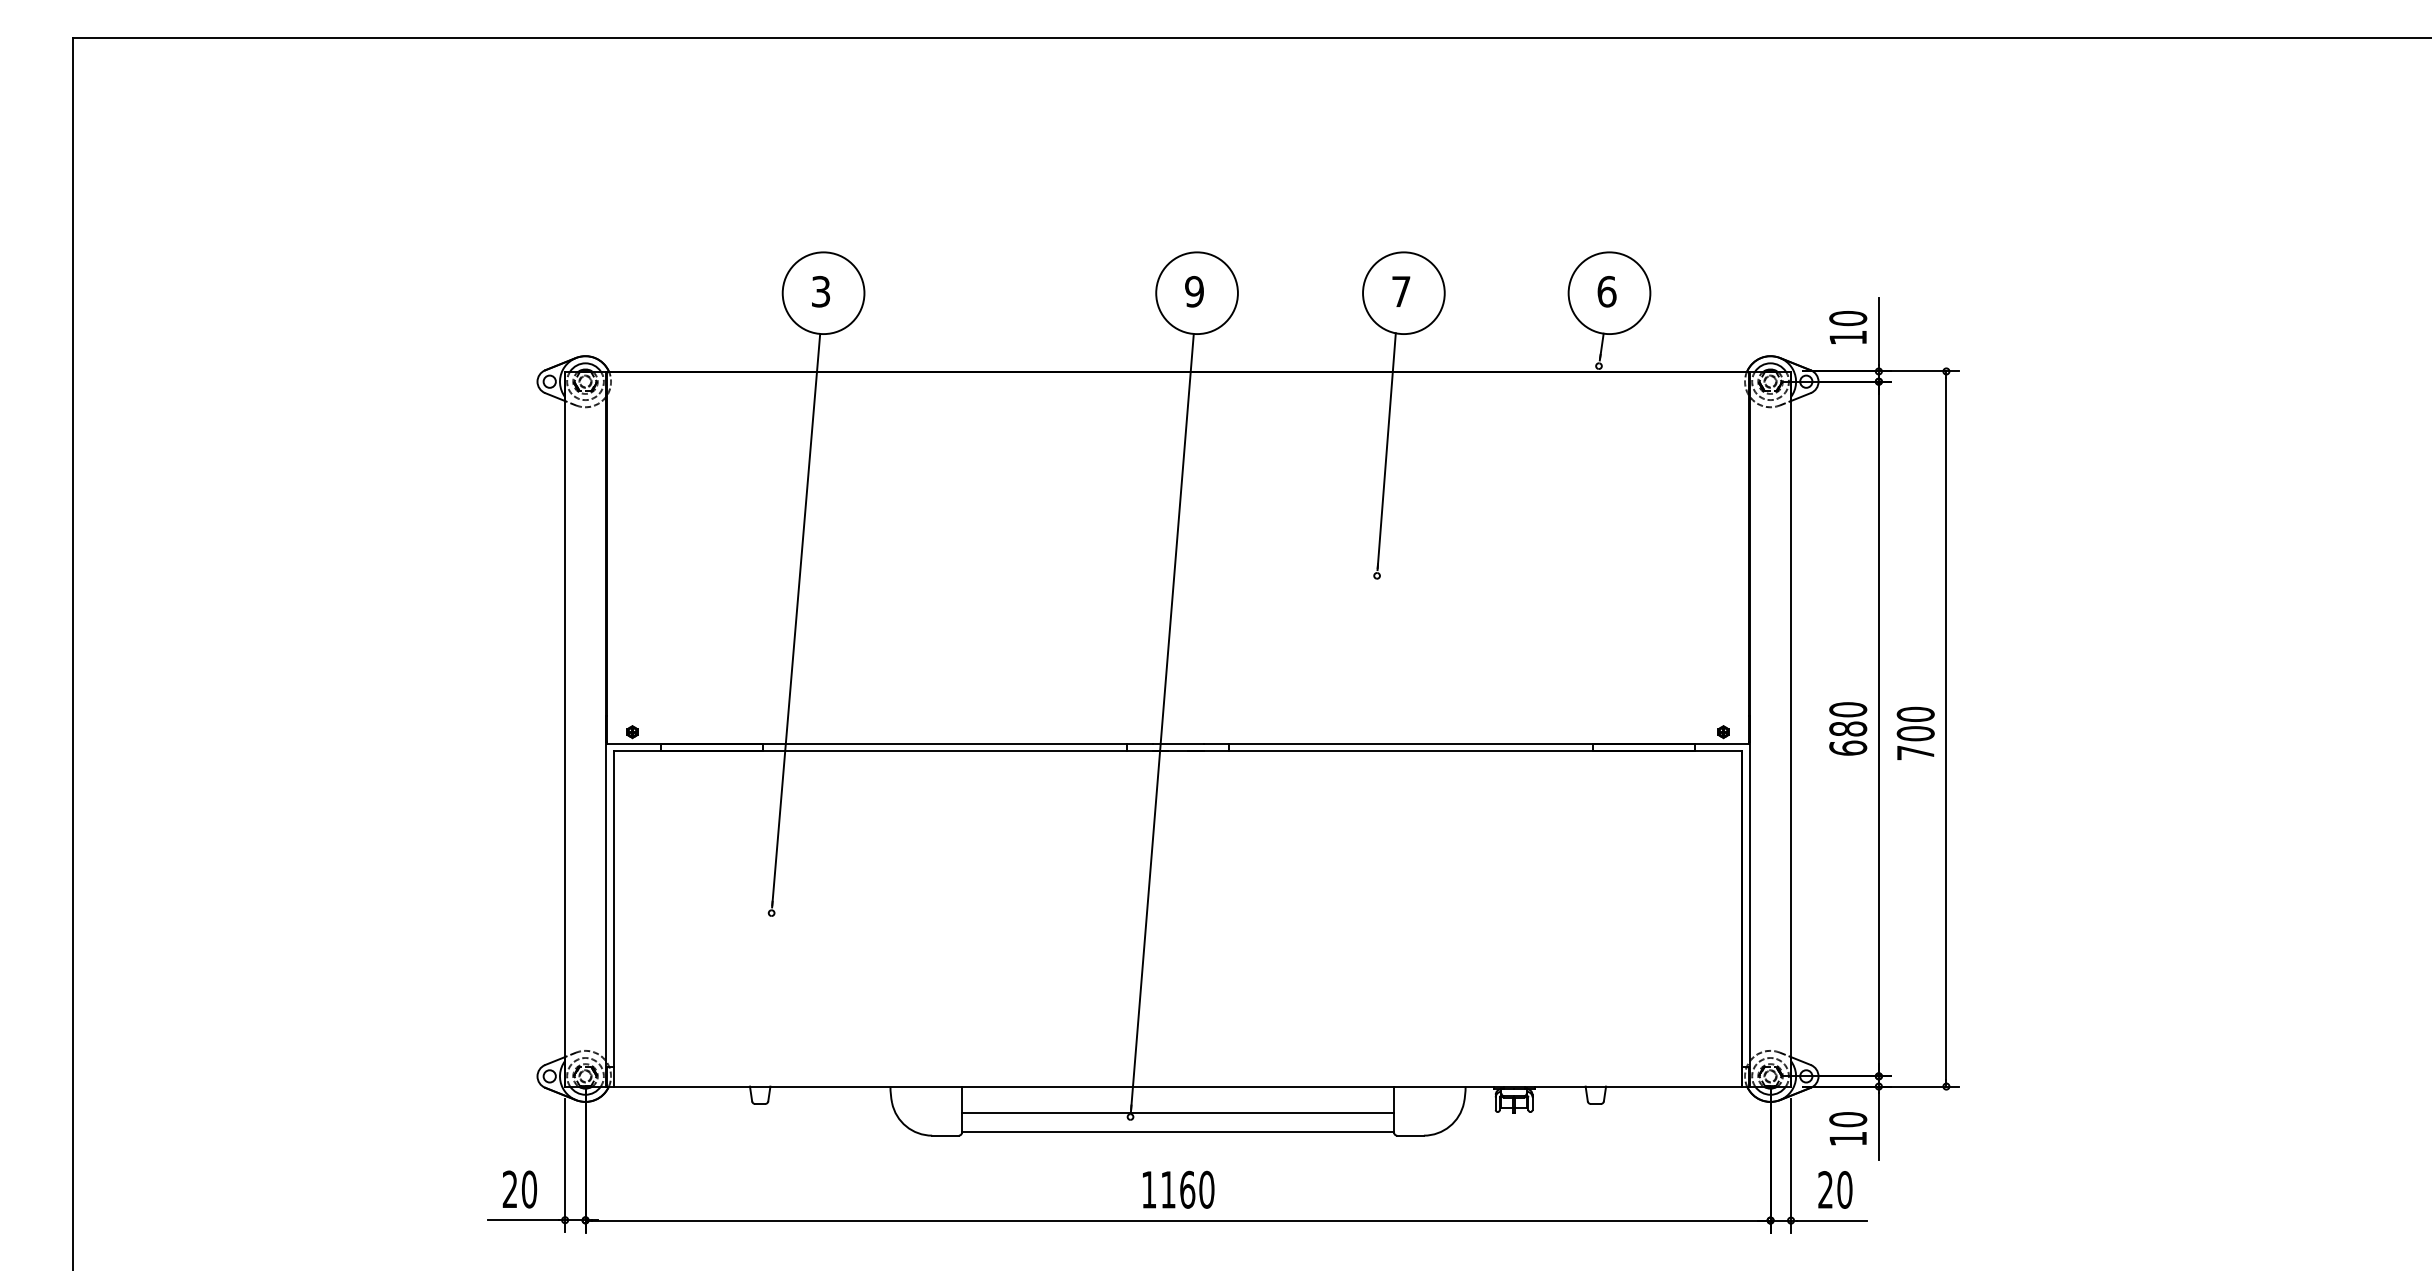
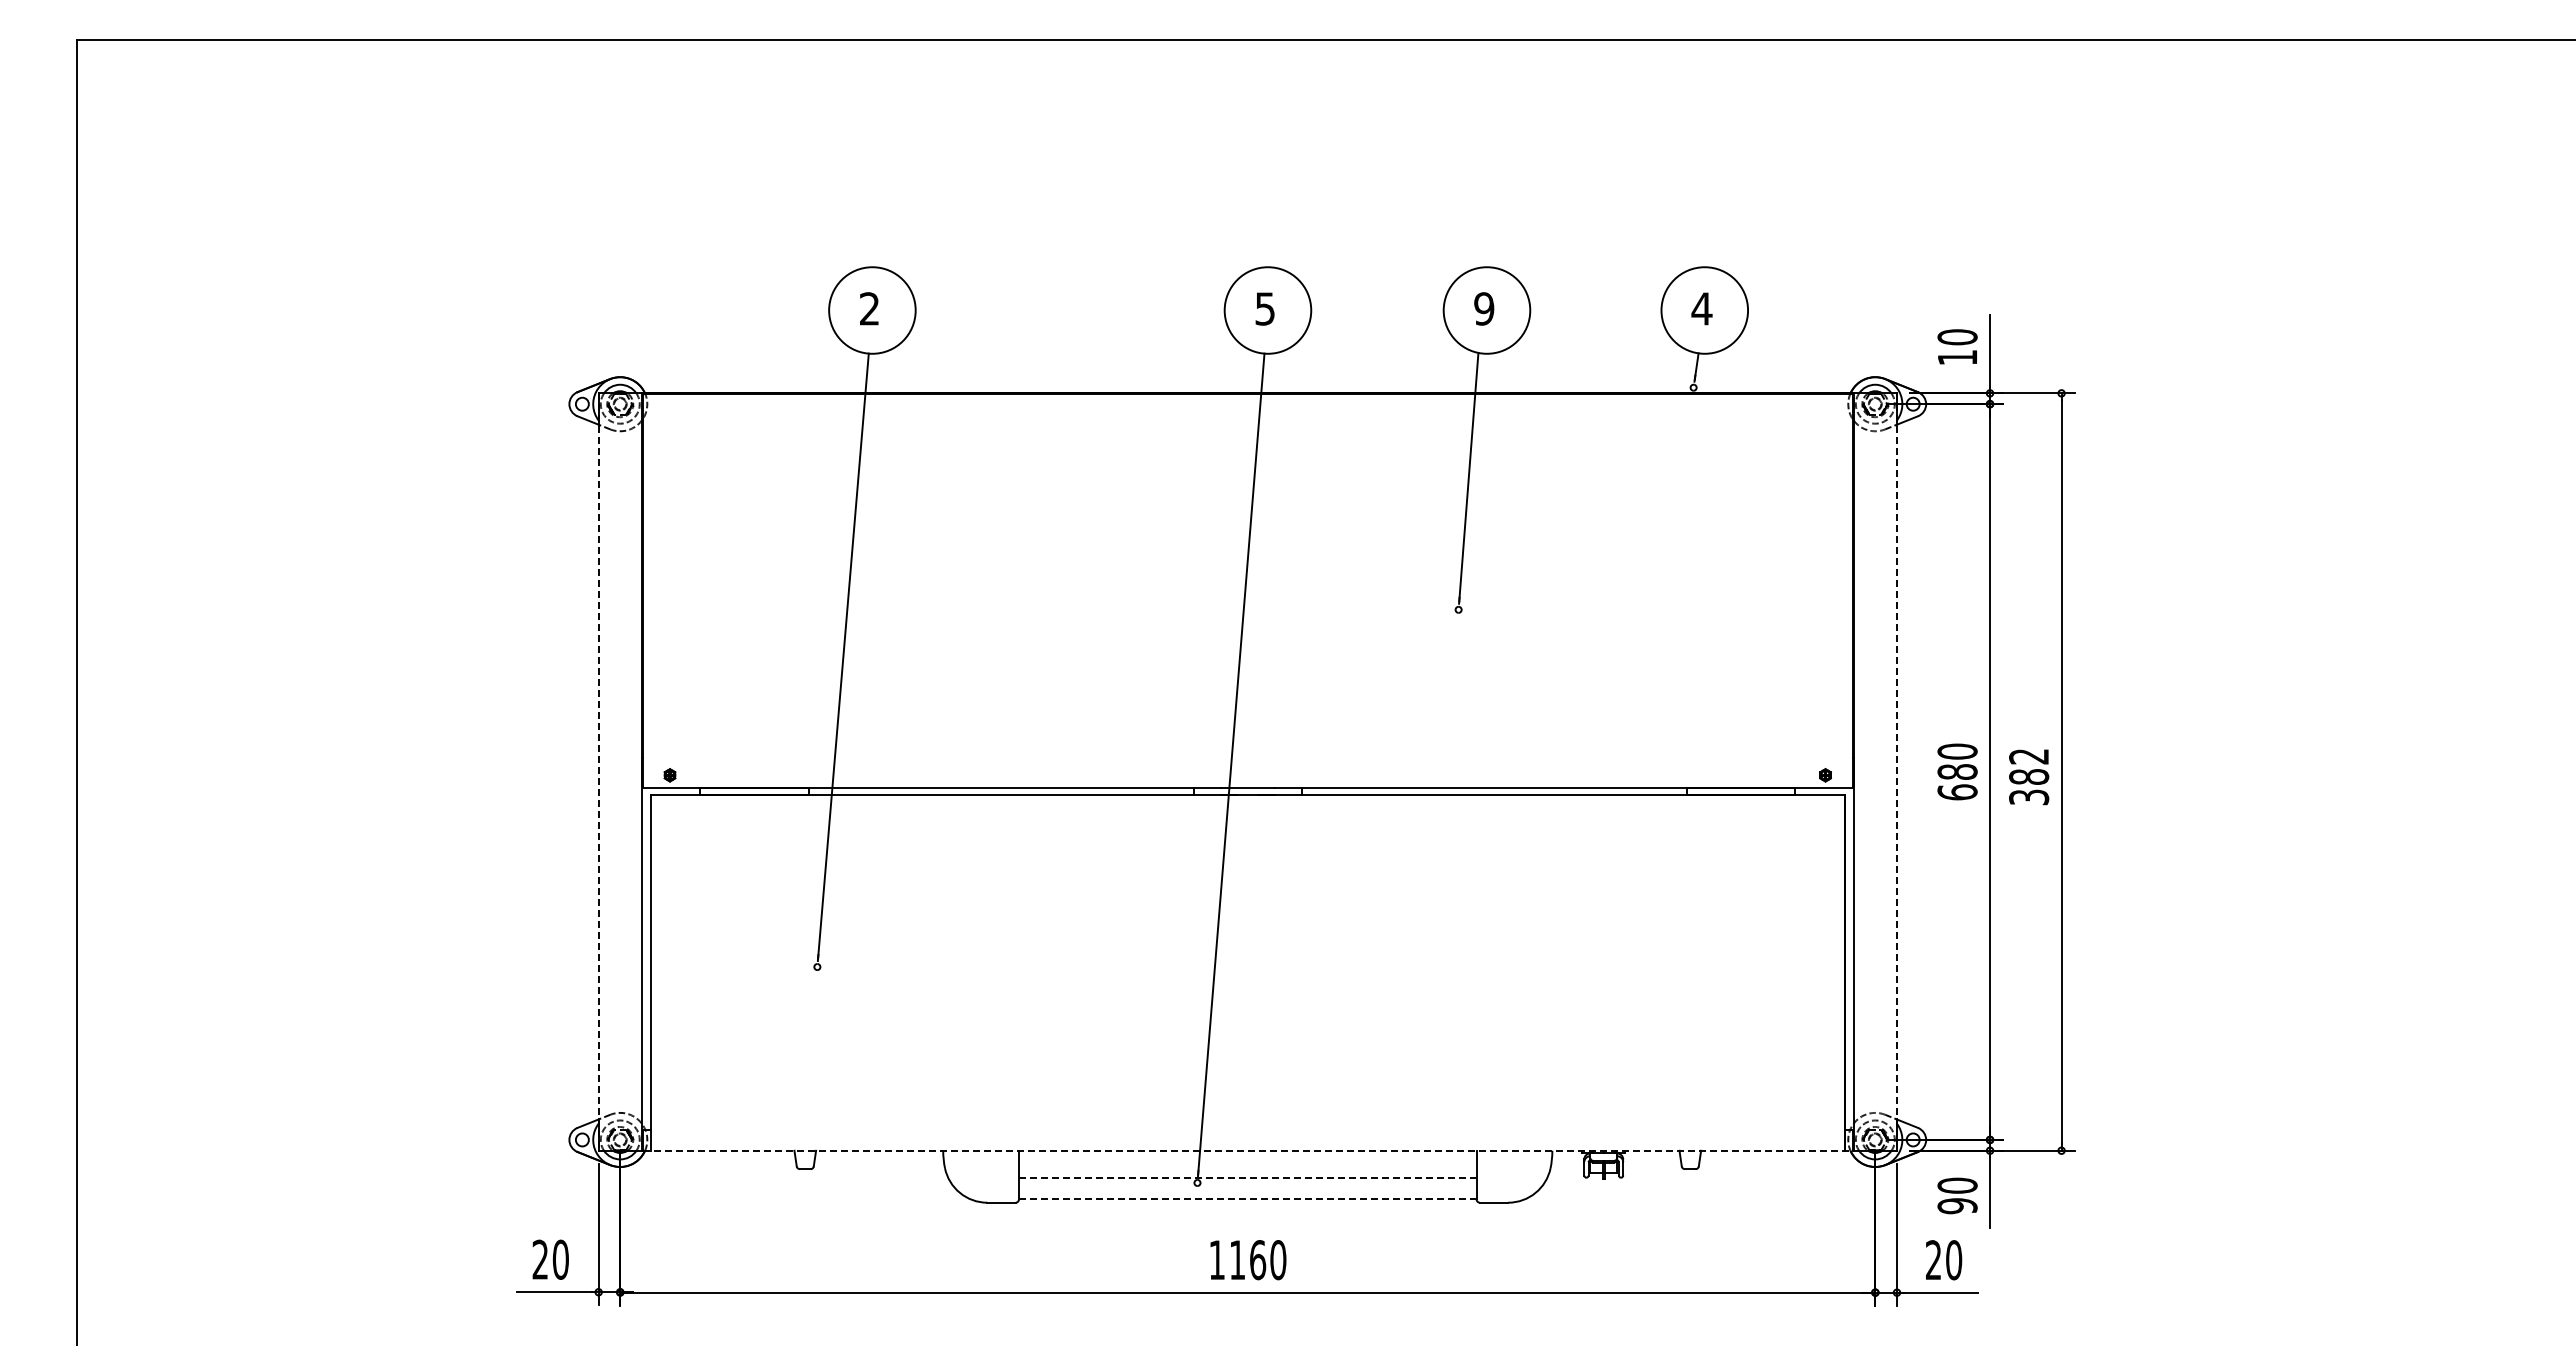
text: (820, 291) -> (869, 308), 3 -> 2
text: (1194, 291) -> (1265, 308), 9 -> 5
text: (1401, 291) -> (1484, 308), 7 -> 9
text: (1606, 291) -> (1701, 308), 6 -> 4
line: (564, 729) -> (598, 772), solid -> dashed
line: (1790, 729) -> (1896, 772), solid -> dashed
text: (1916, 733) -> (2029, 776), 700 -> 382
line: (1177, 1086) -> (1247, 1150), solid -> dashed
line: (1177, 1112) -> (1247, 1178), solid -> dashed
line: (1177, 1131) -> (1247, 1198), solid -> dashed
text: (1848, 1139) -> (1957, 1206), 10 -> 90

